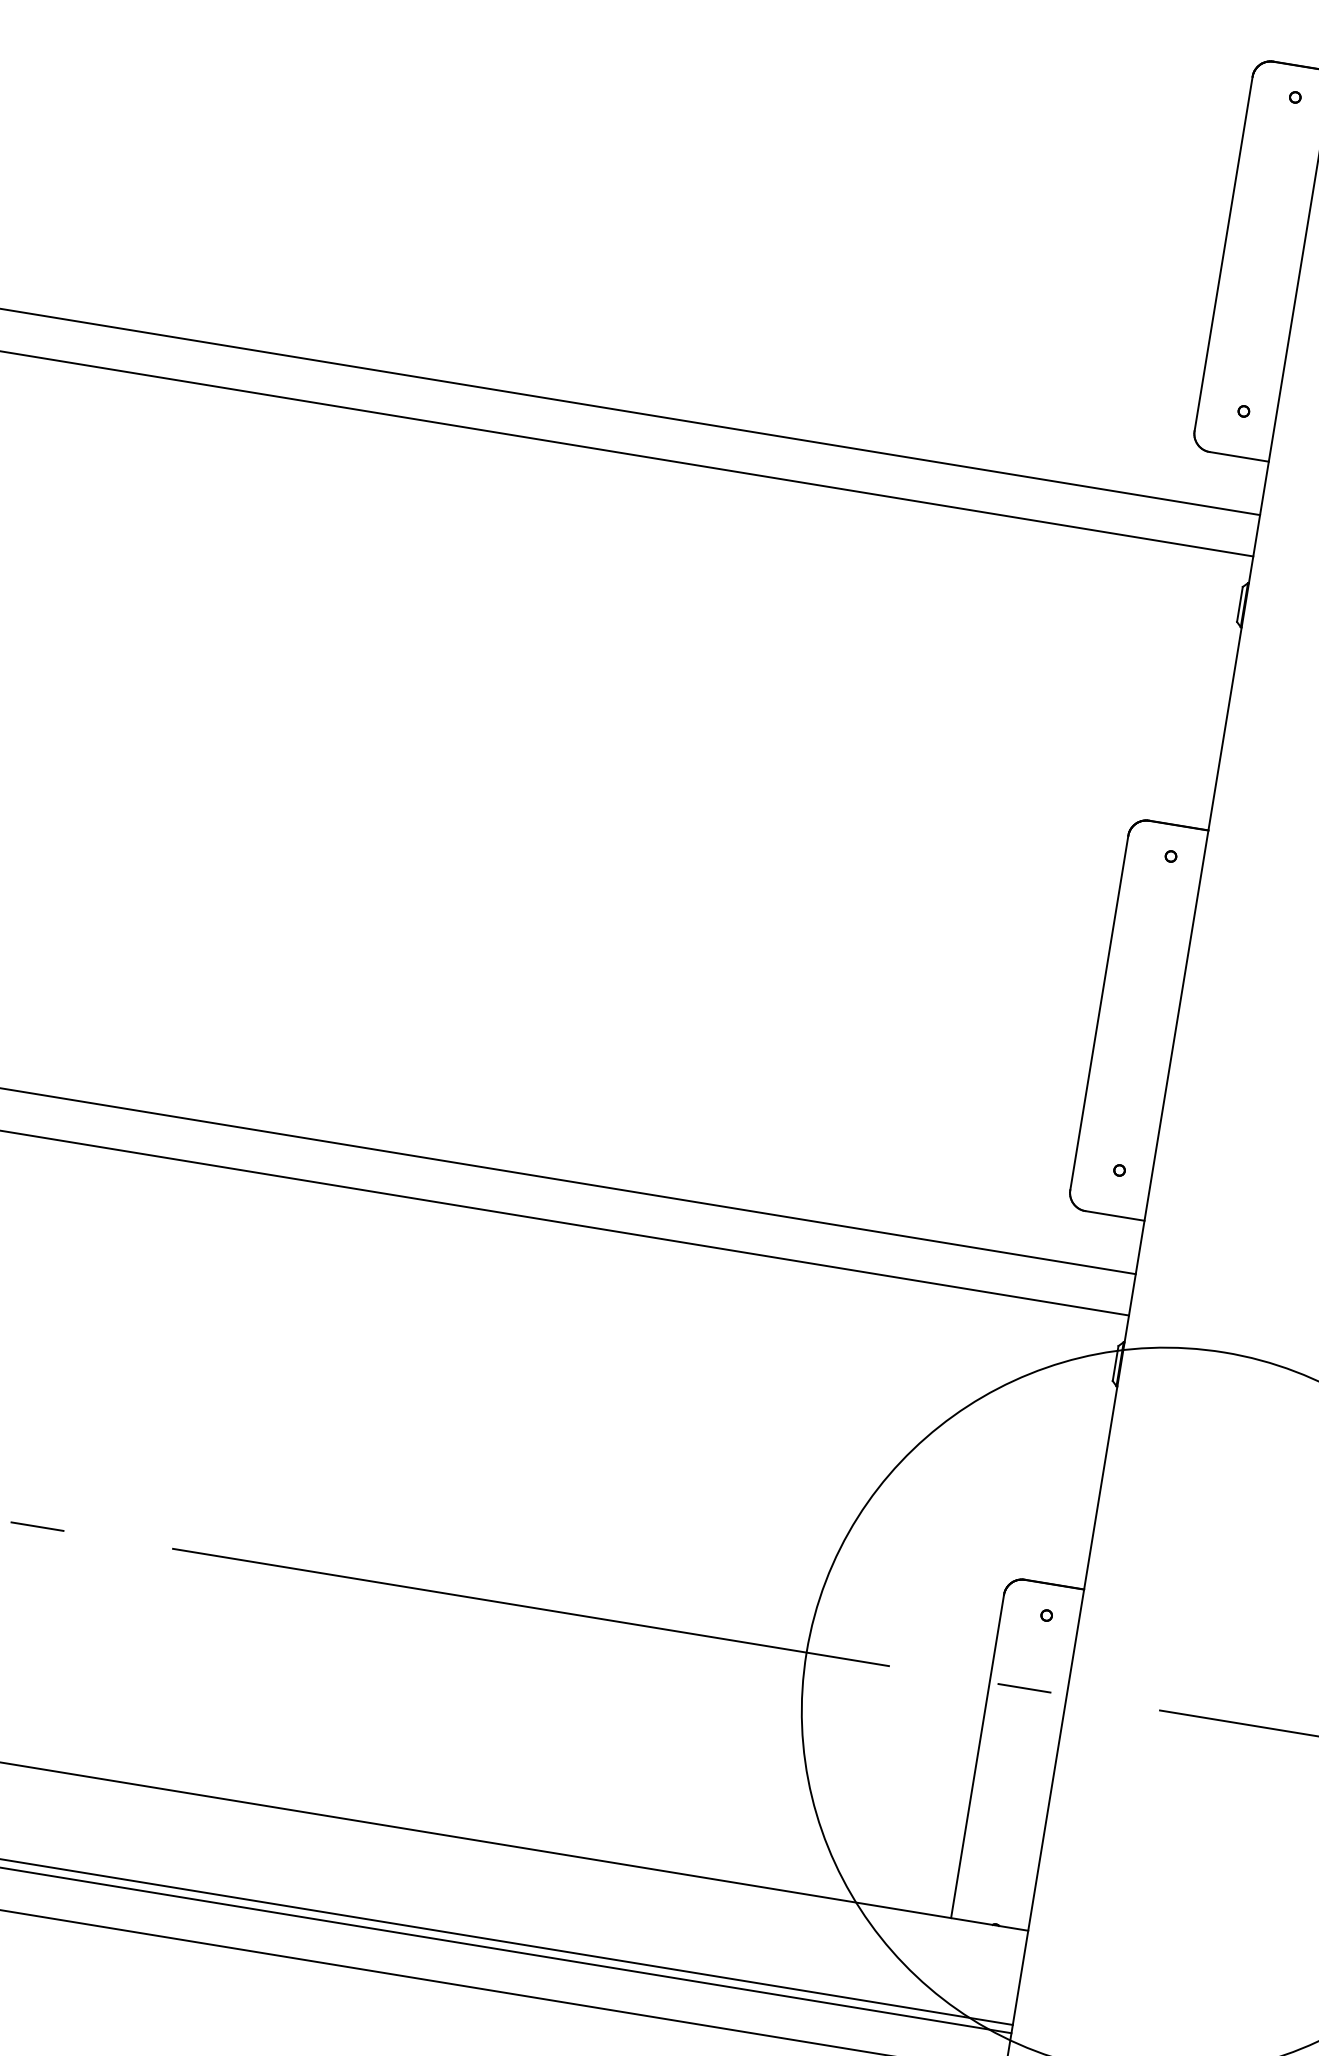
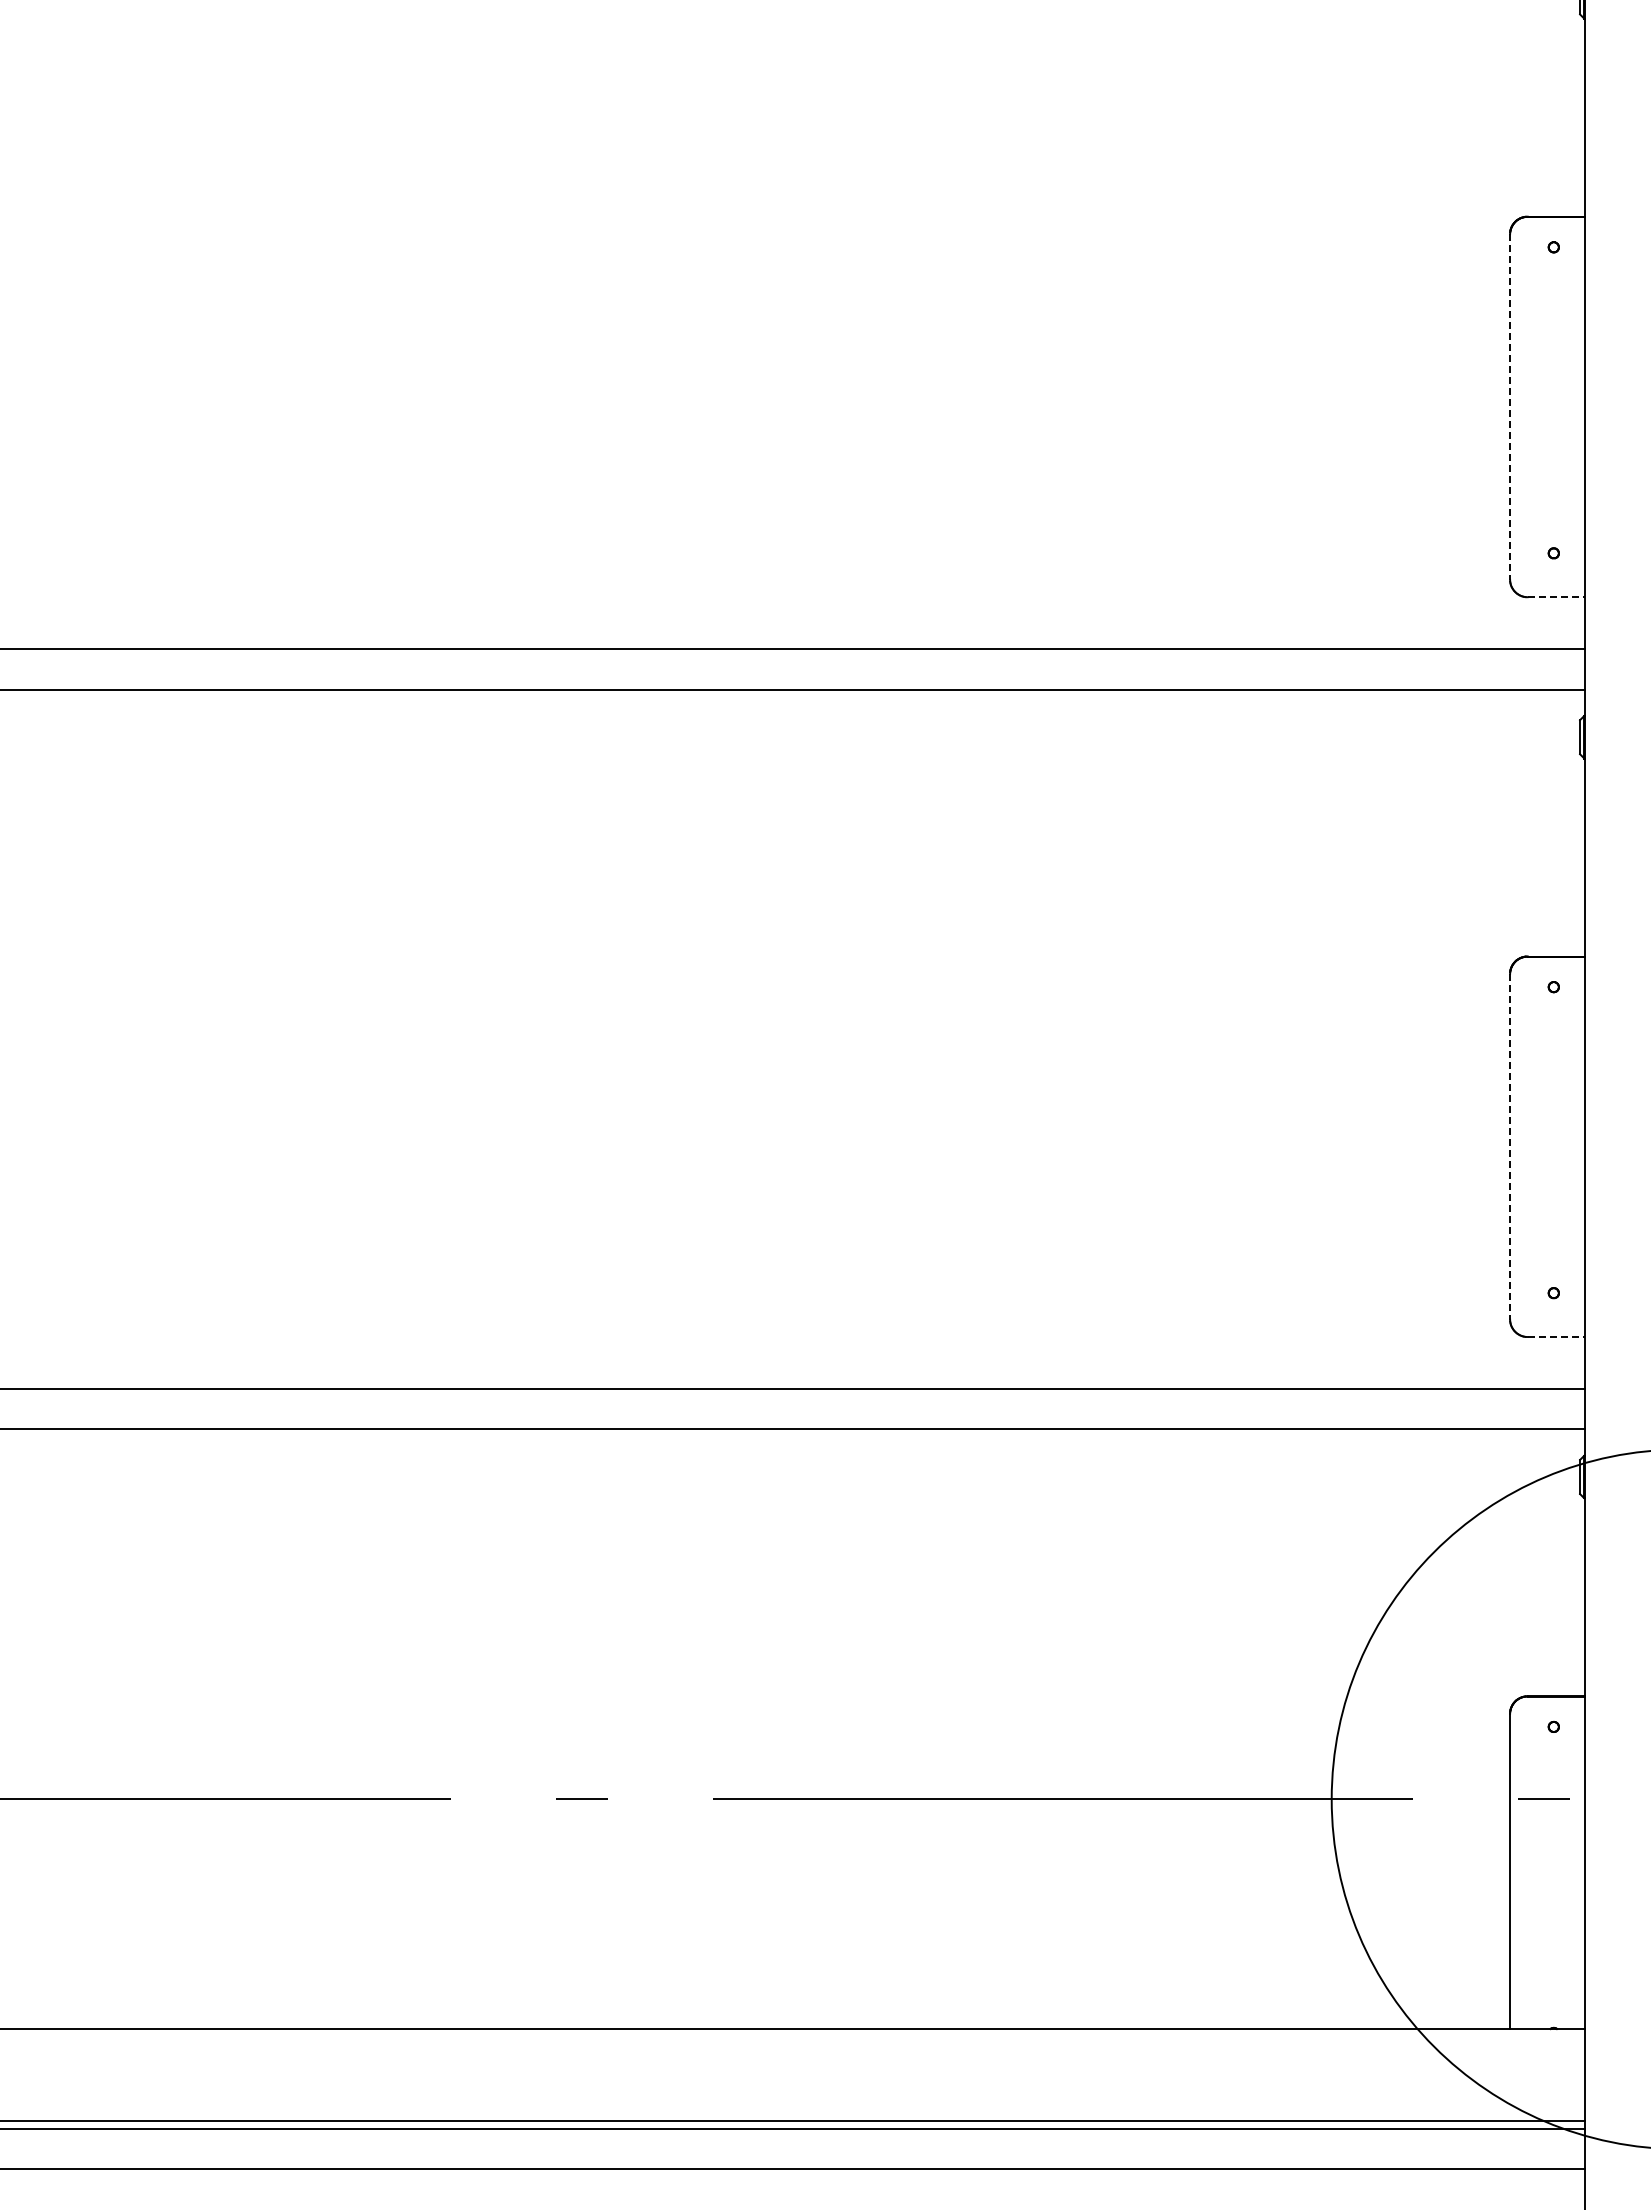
line: (1223, 254) -> (1510, 407), solid -> dashed
line: (1239, 457) -> (1556, 597), solid -> dashed
line: (1099, 1012) -> (1510, 1146), solid -> dashed
line: (1114, 1216) -> (1556, 1337), solid -> dashed

